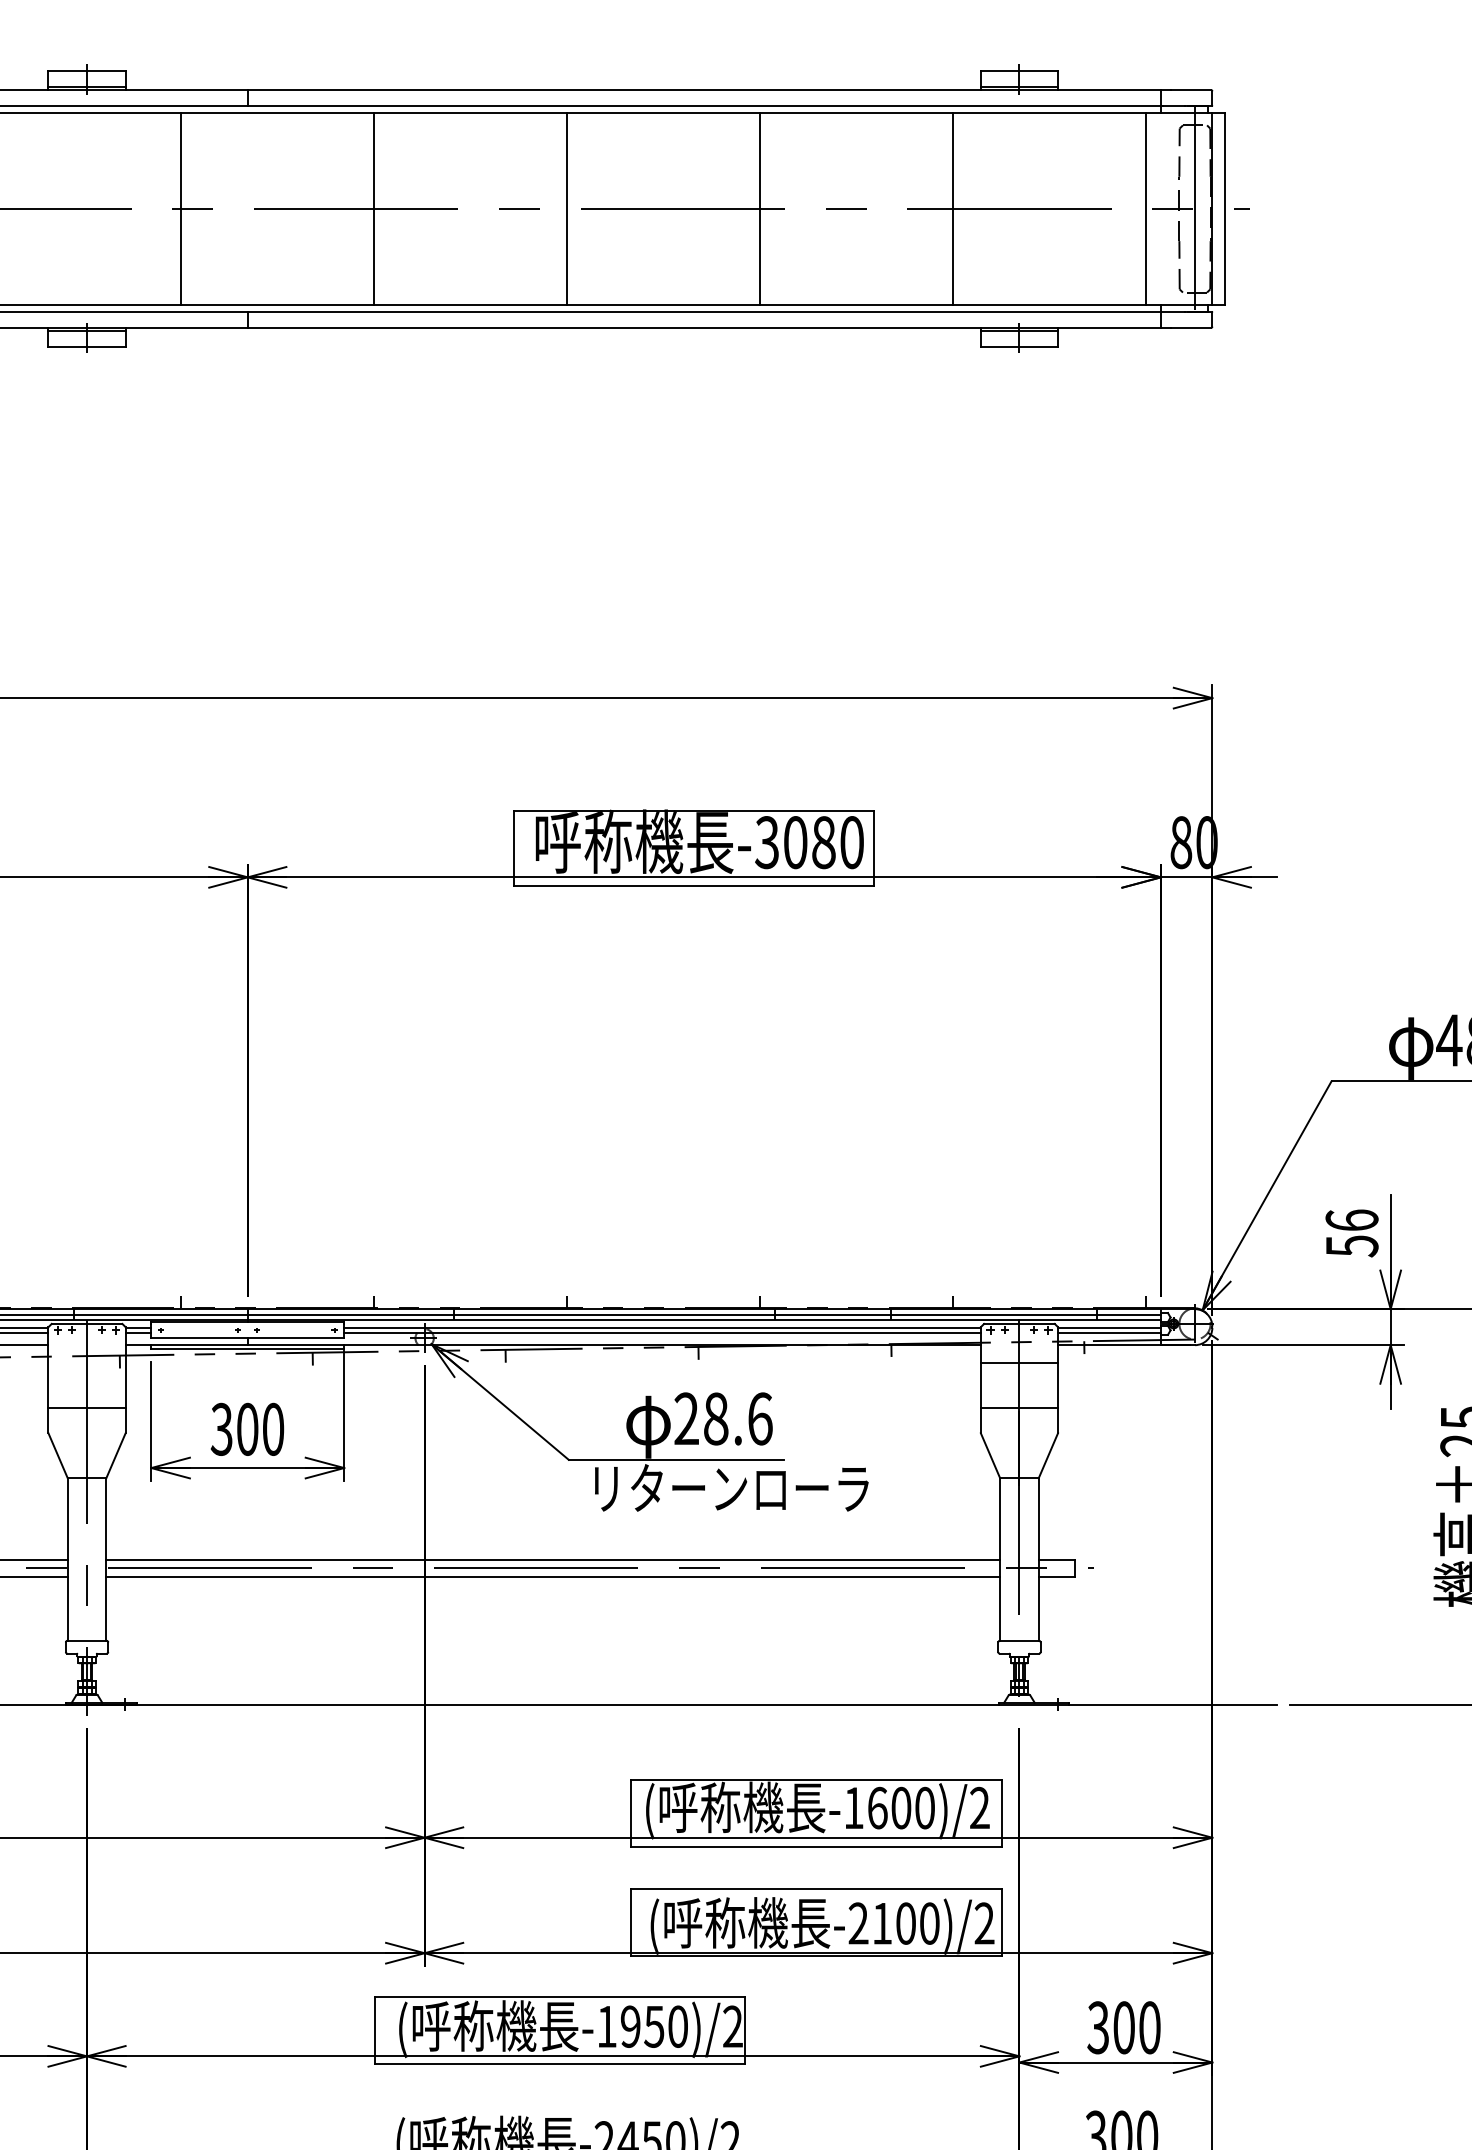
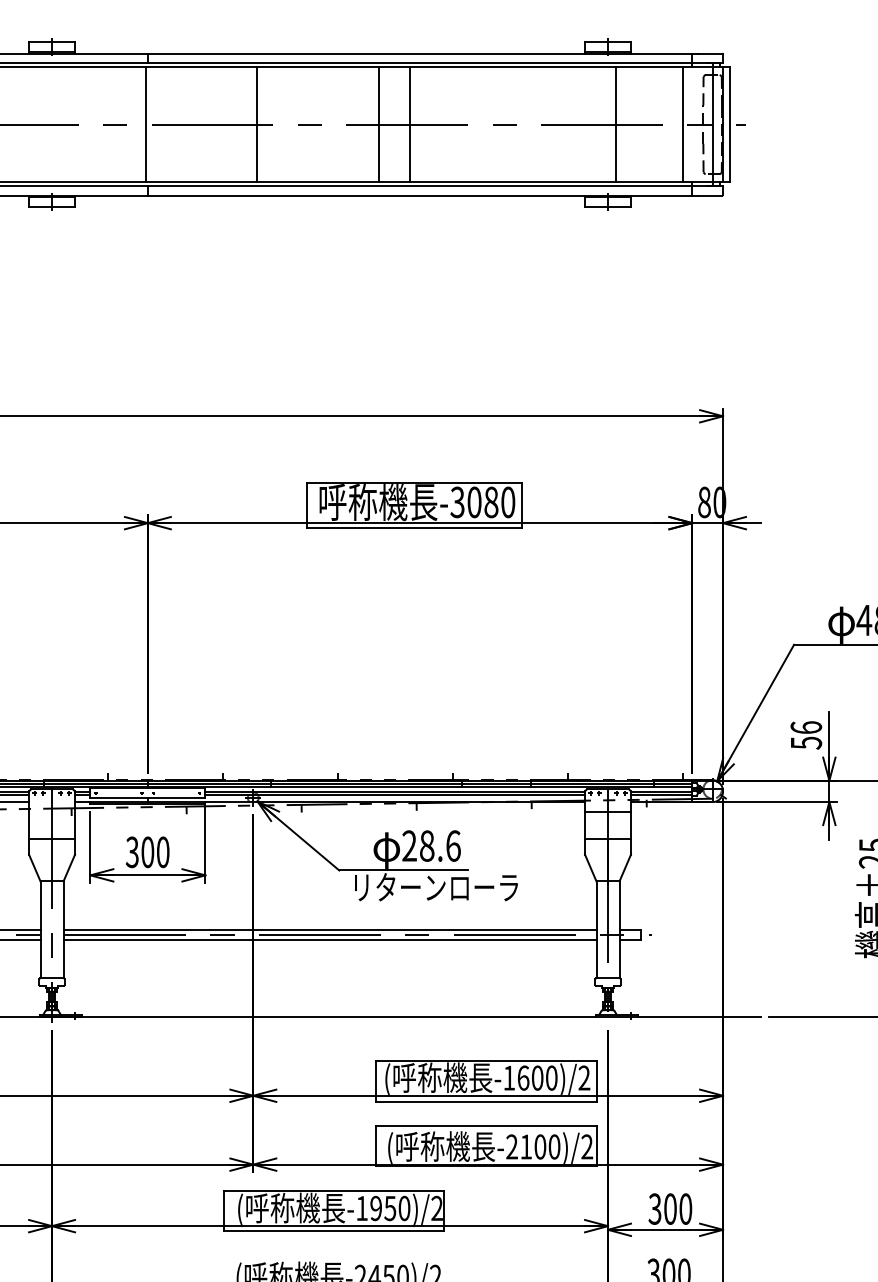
line: (181, 208) -> (146, 124), moved
line: (374, 208) -> (257, 124), moved
line: (567, 208) -> (379, 124), moved
line: (760, 208) -> (410, 124), moved
line: (953, 208) -> (616, 124), moved

